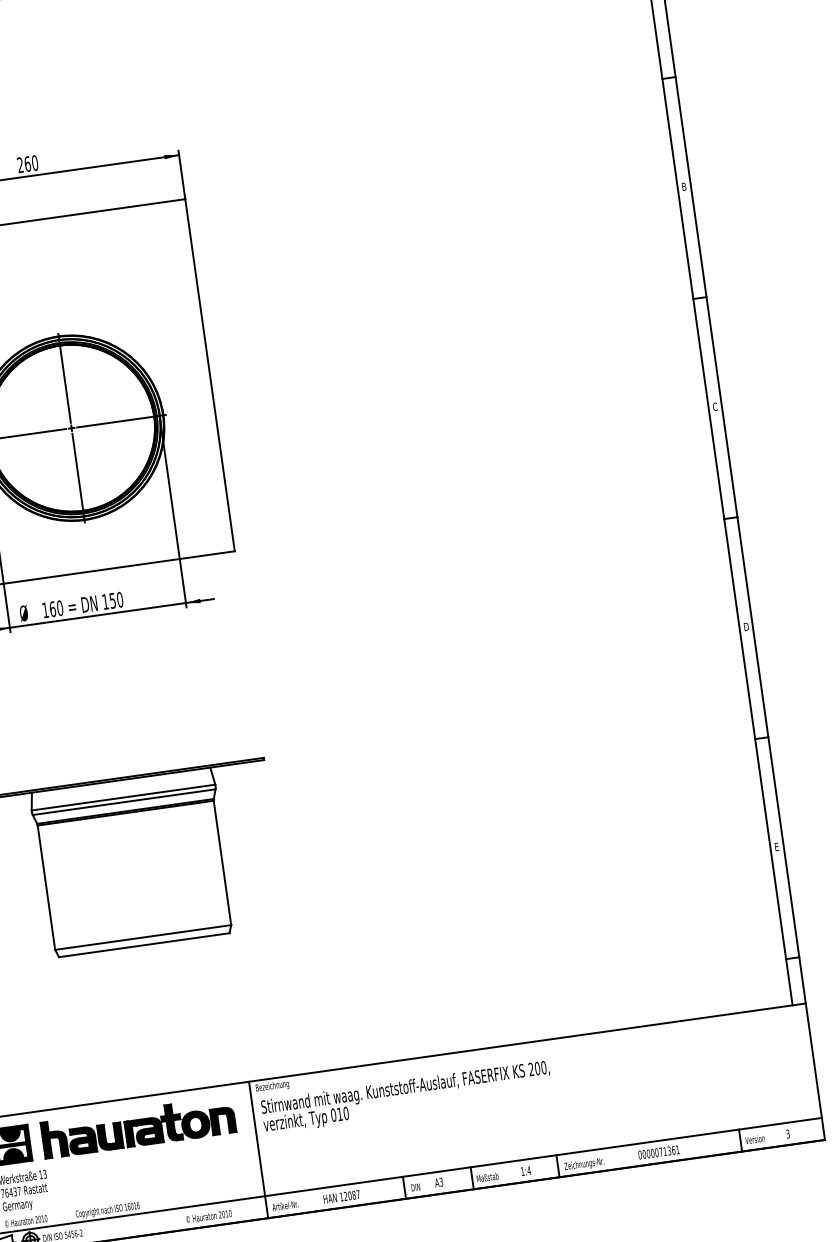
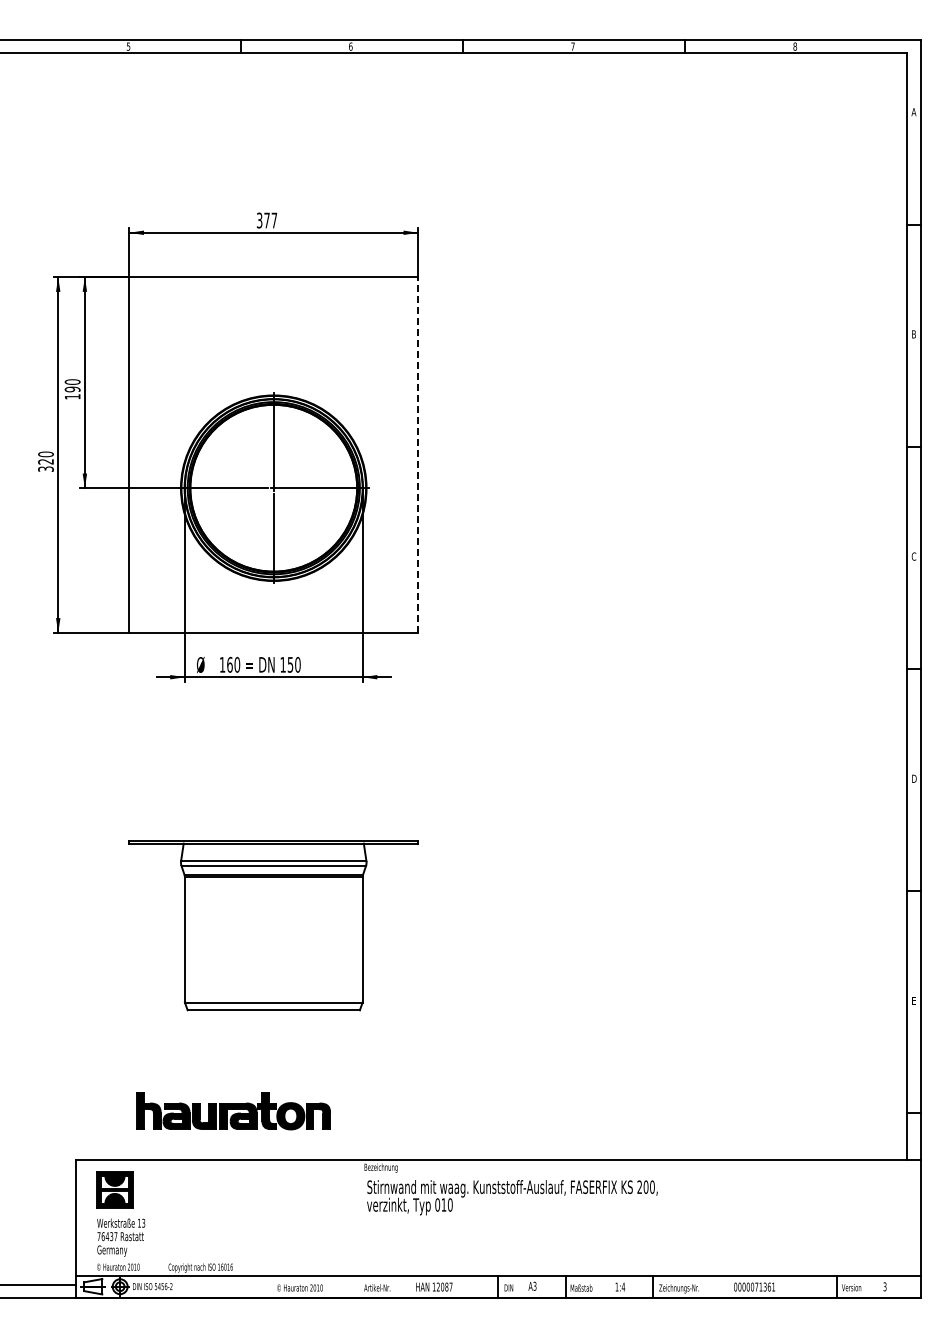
text: (28, 163) -> (267, 220), 260 -> 377
line: (210, 375) -> (418, 455), solid -> dashed
part: (138, 1128) -> (233, 1111), moved
line: (258, 1149) -> (358, 1228), removed

